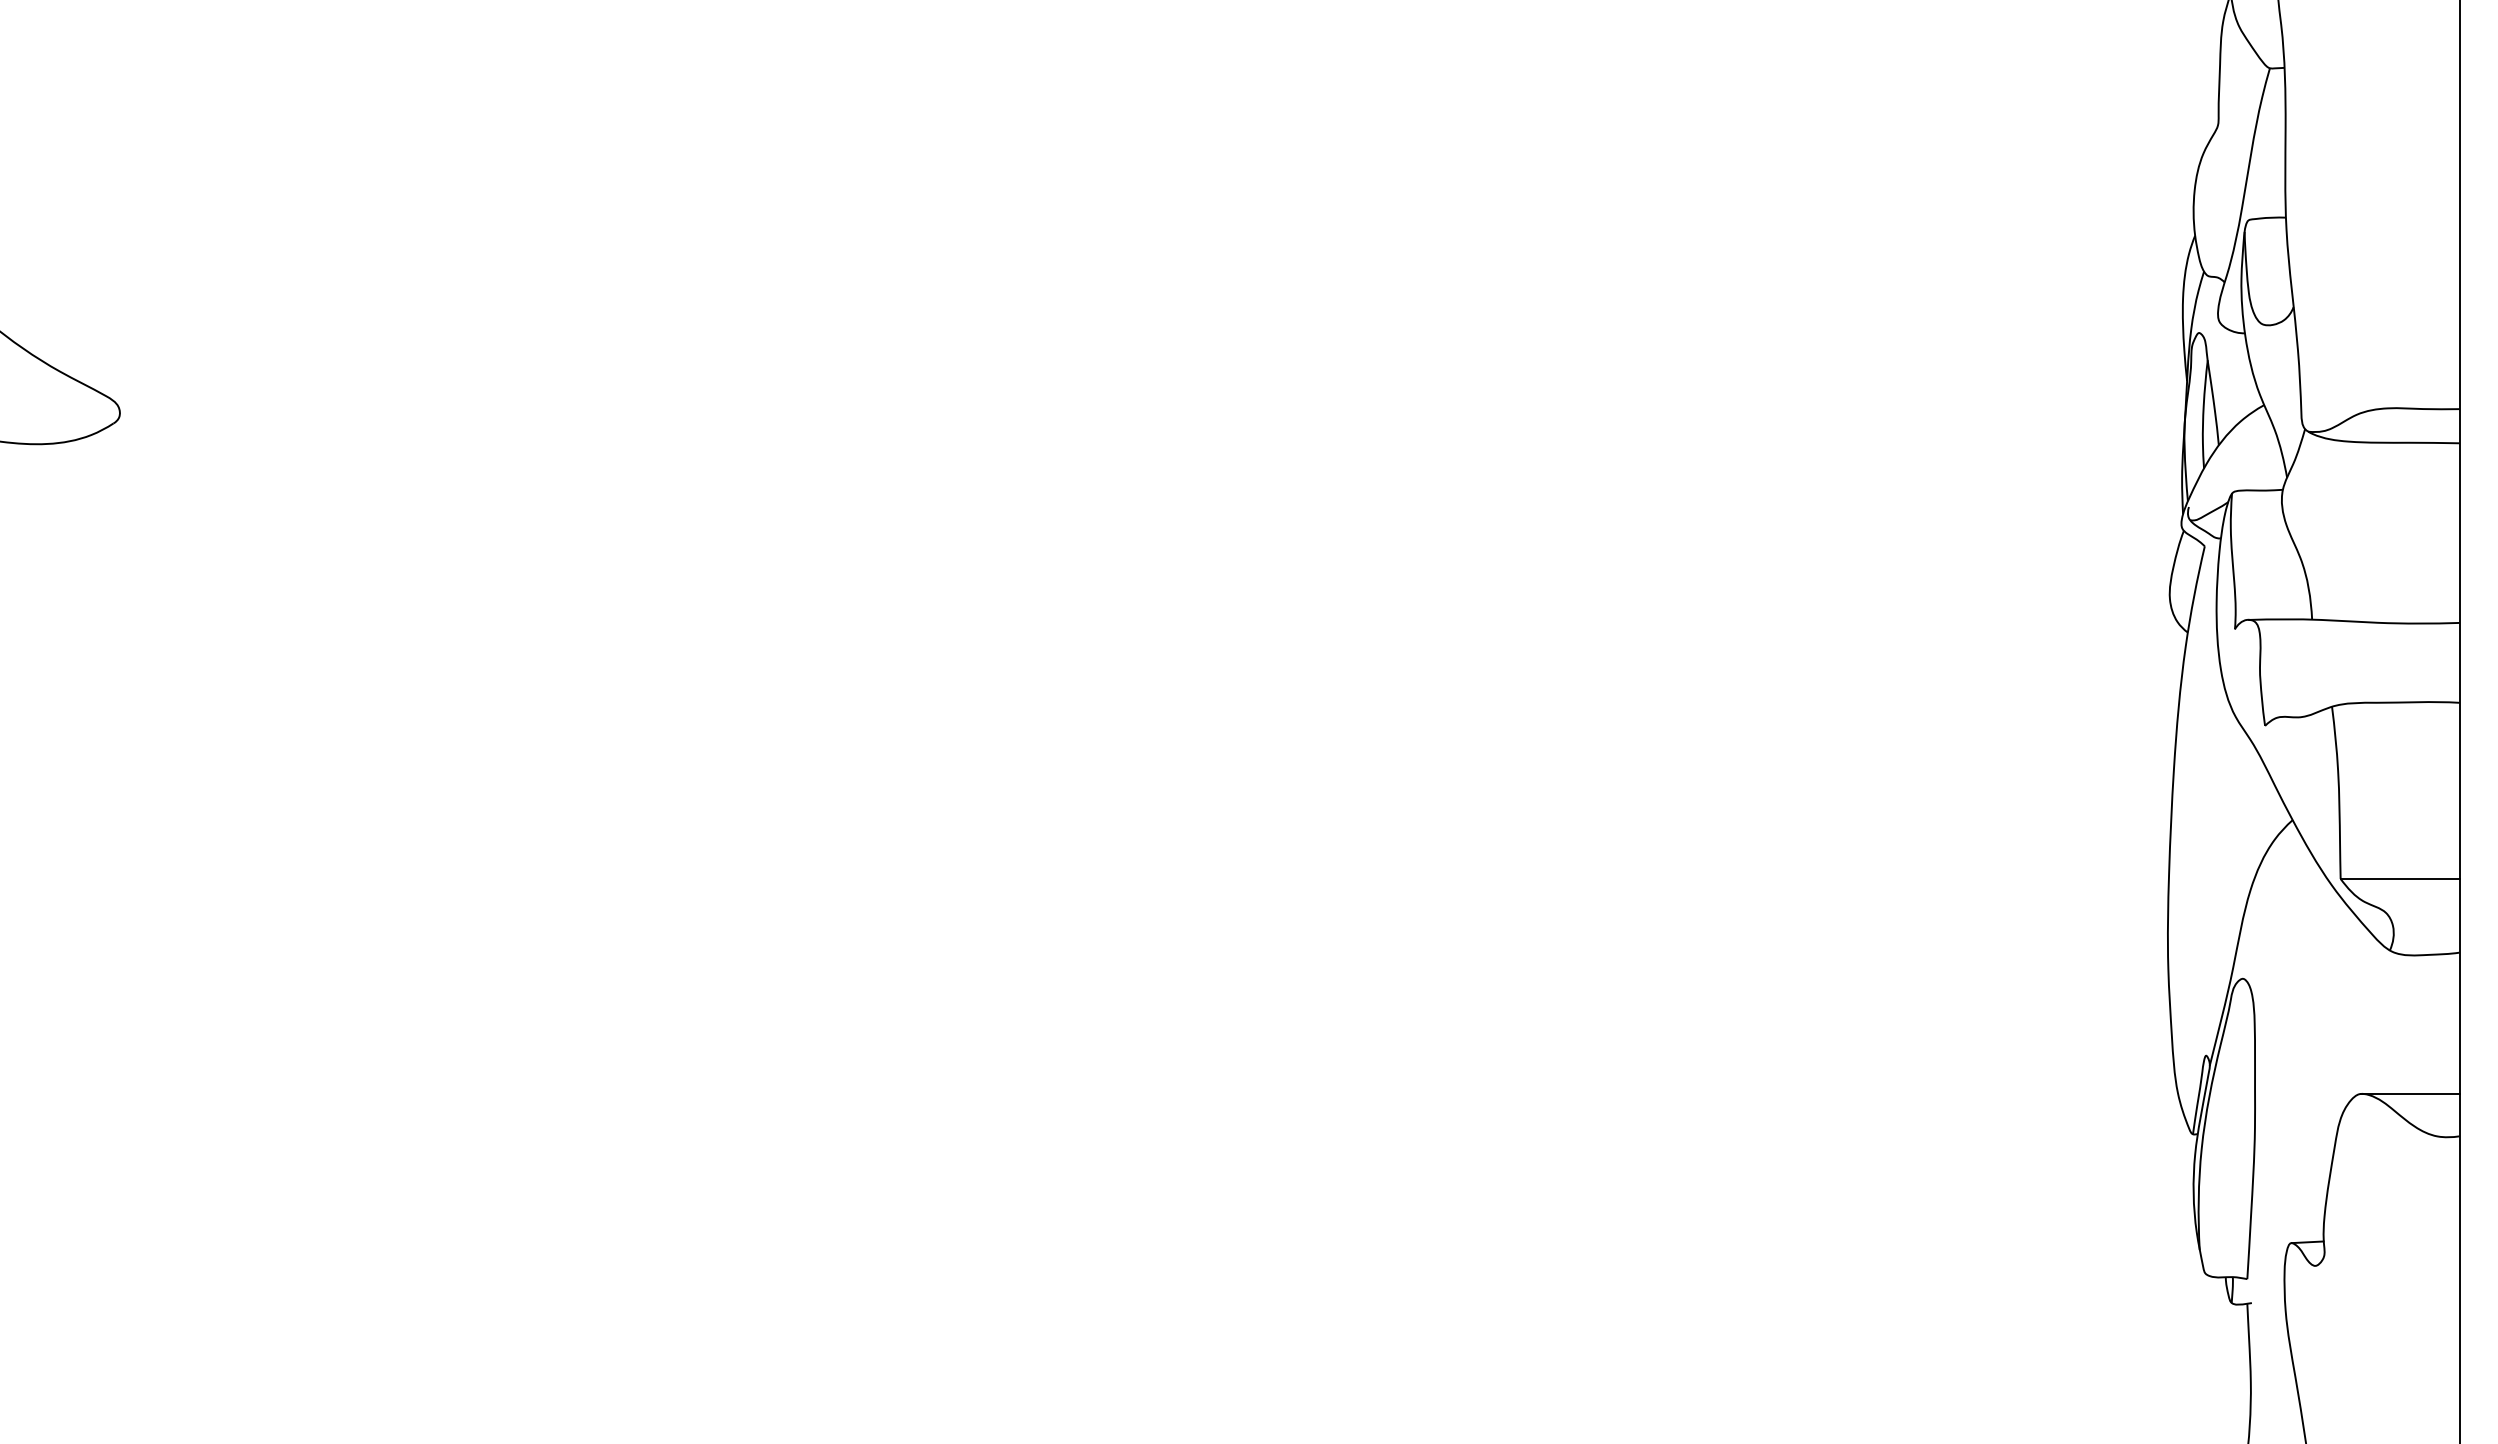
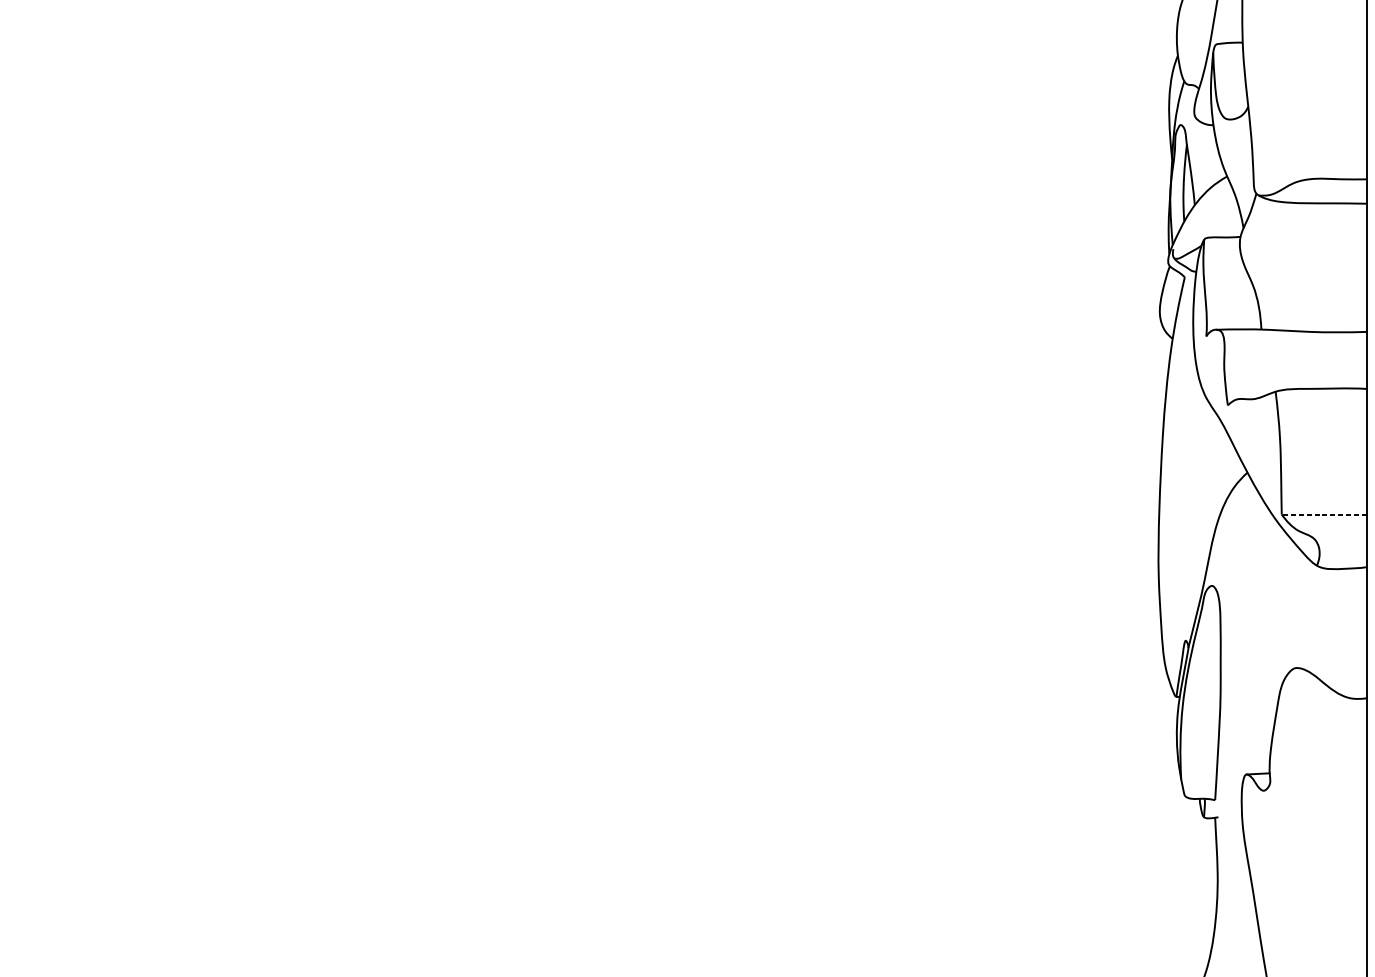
line: (2399, 878) -> (1323, 514), solid -> dashed
line: (2409, 1094) -> (1330, 668), removed

